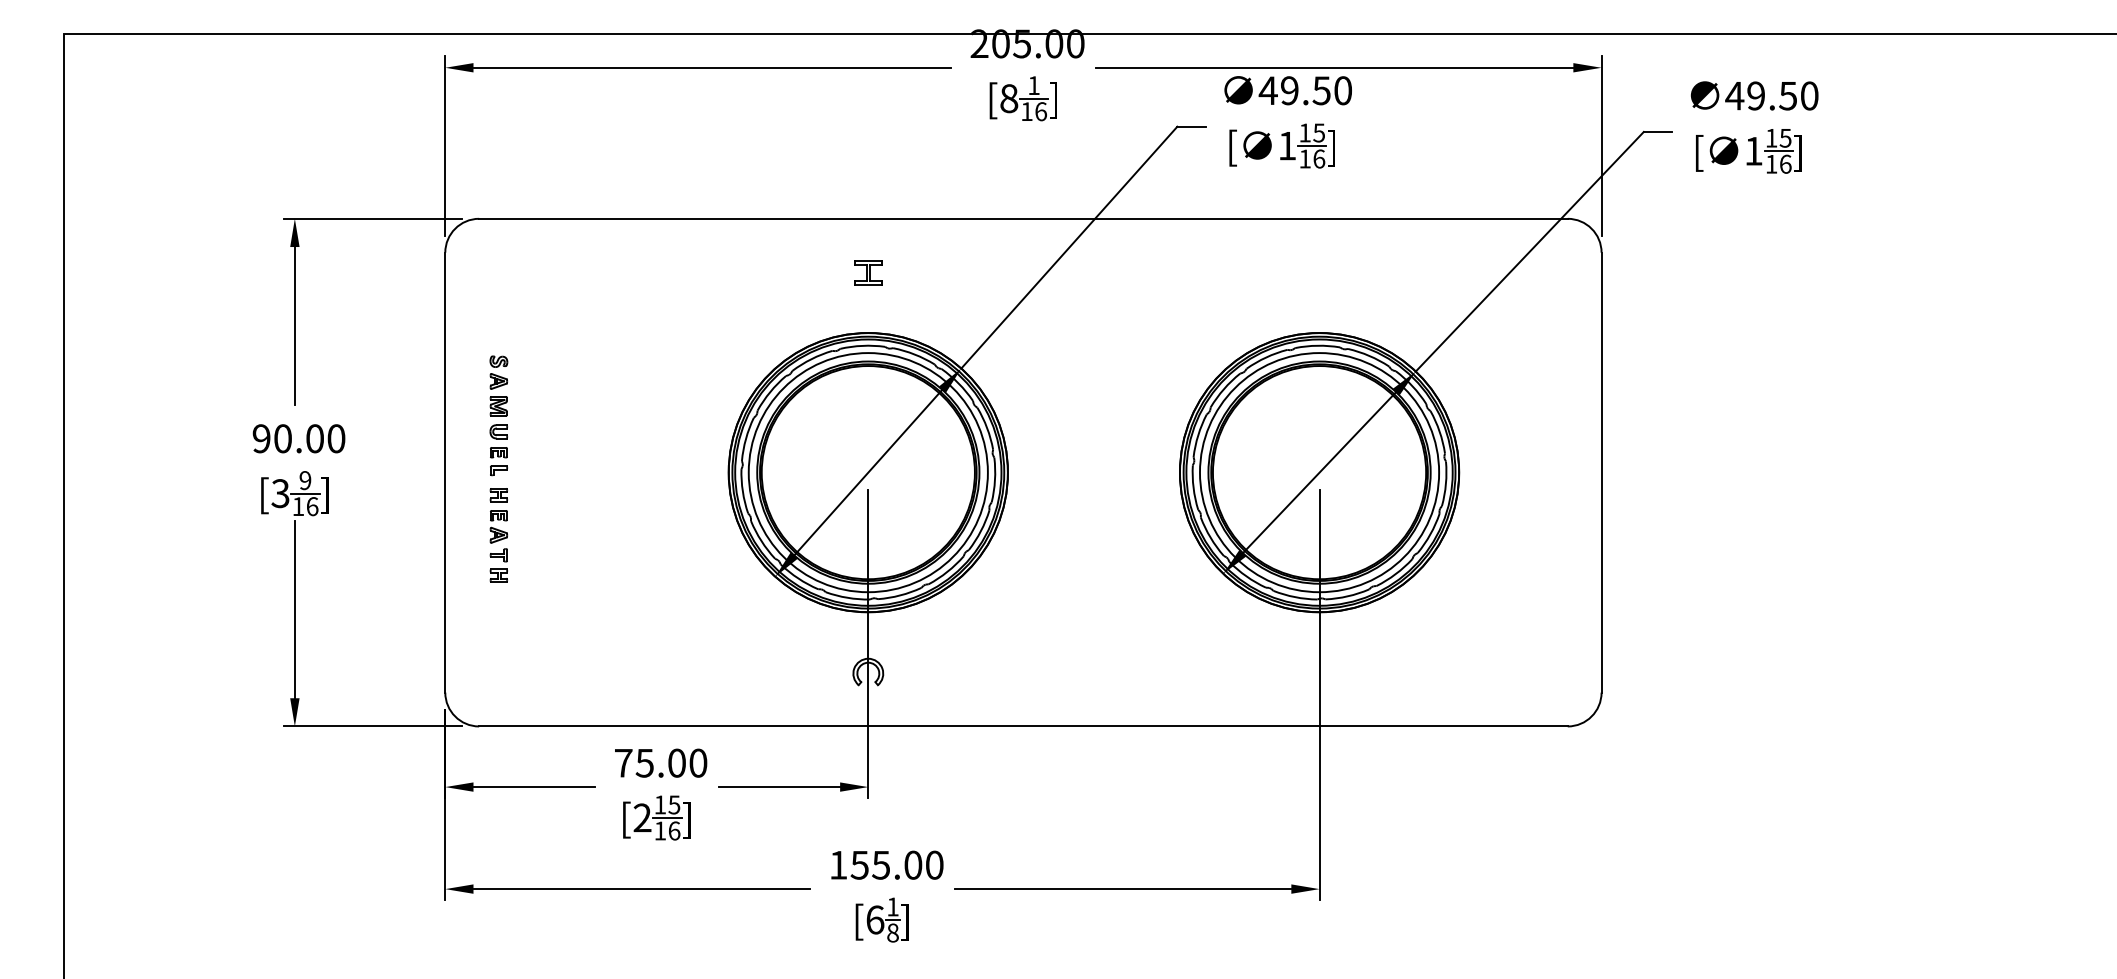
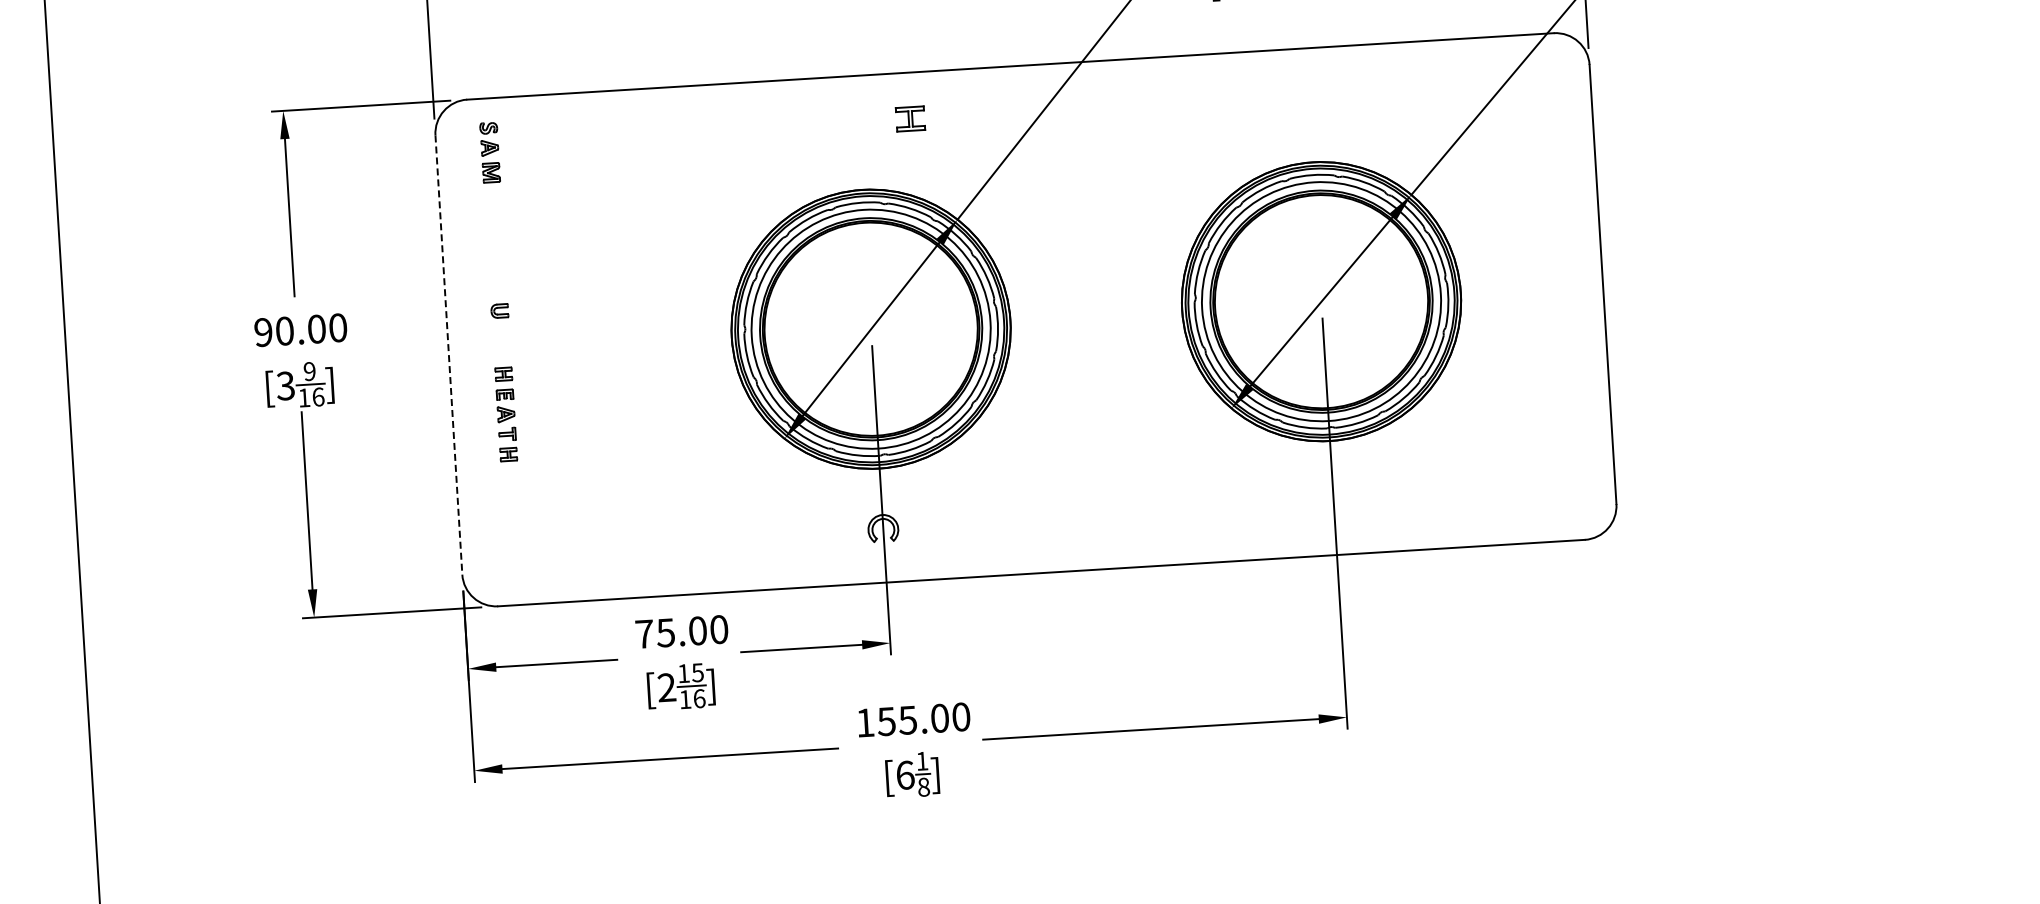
part: (868, 272) -> (910, 118), moved
part: (498, 385) -> (489, 152), moved
part: (498, 461) -> (501, 340), removed
line: (445, 472) -> (449, 354), solid -> dashed

